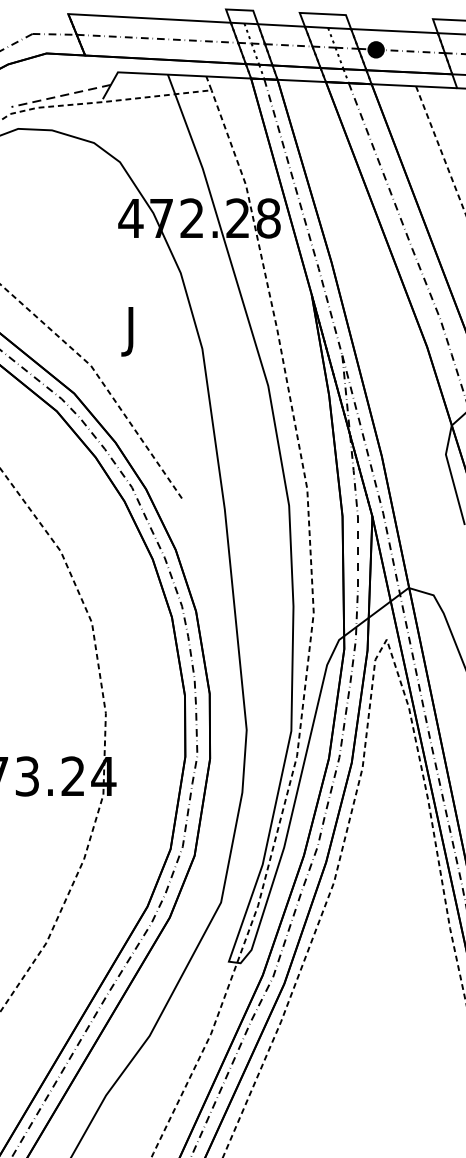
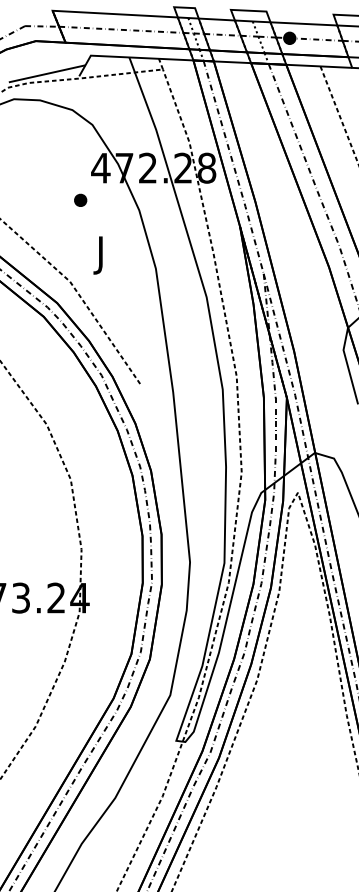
line: (60, 95) -> (46, 73), dashed -> solid
part: (104, 259) -> (80, 199), added

